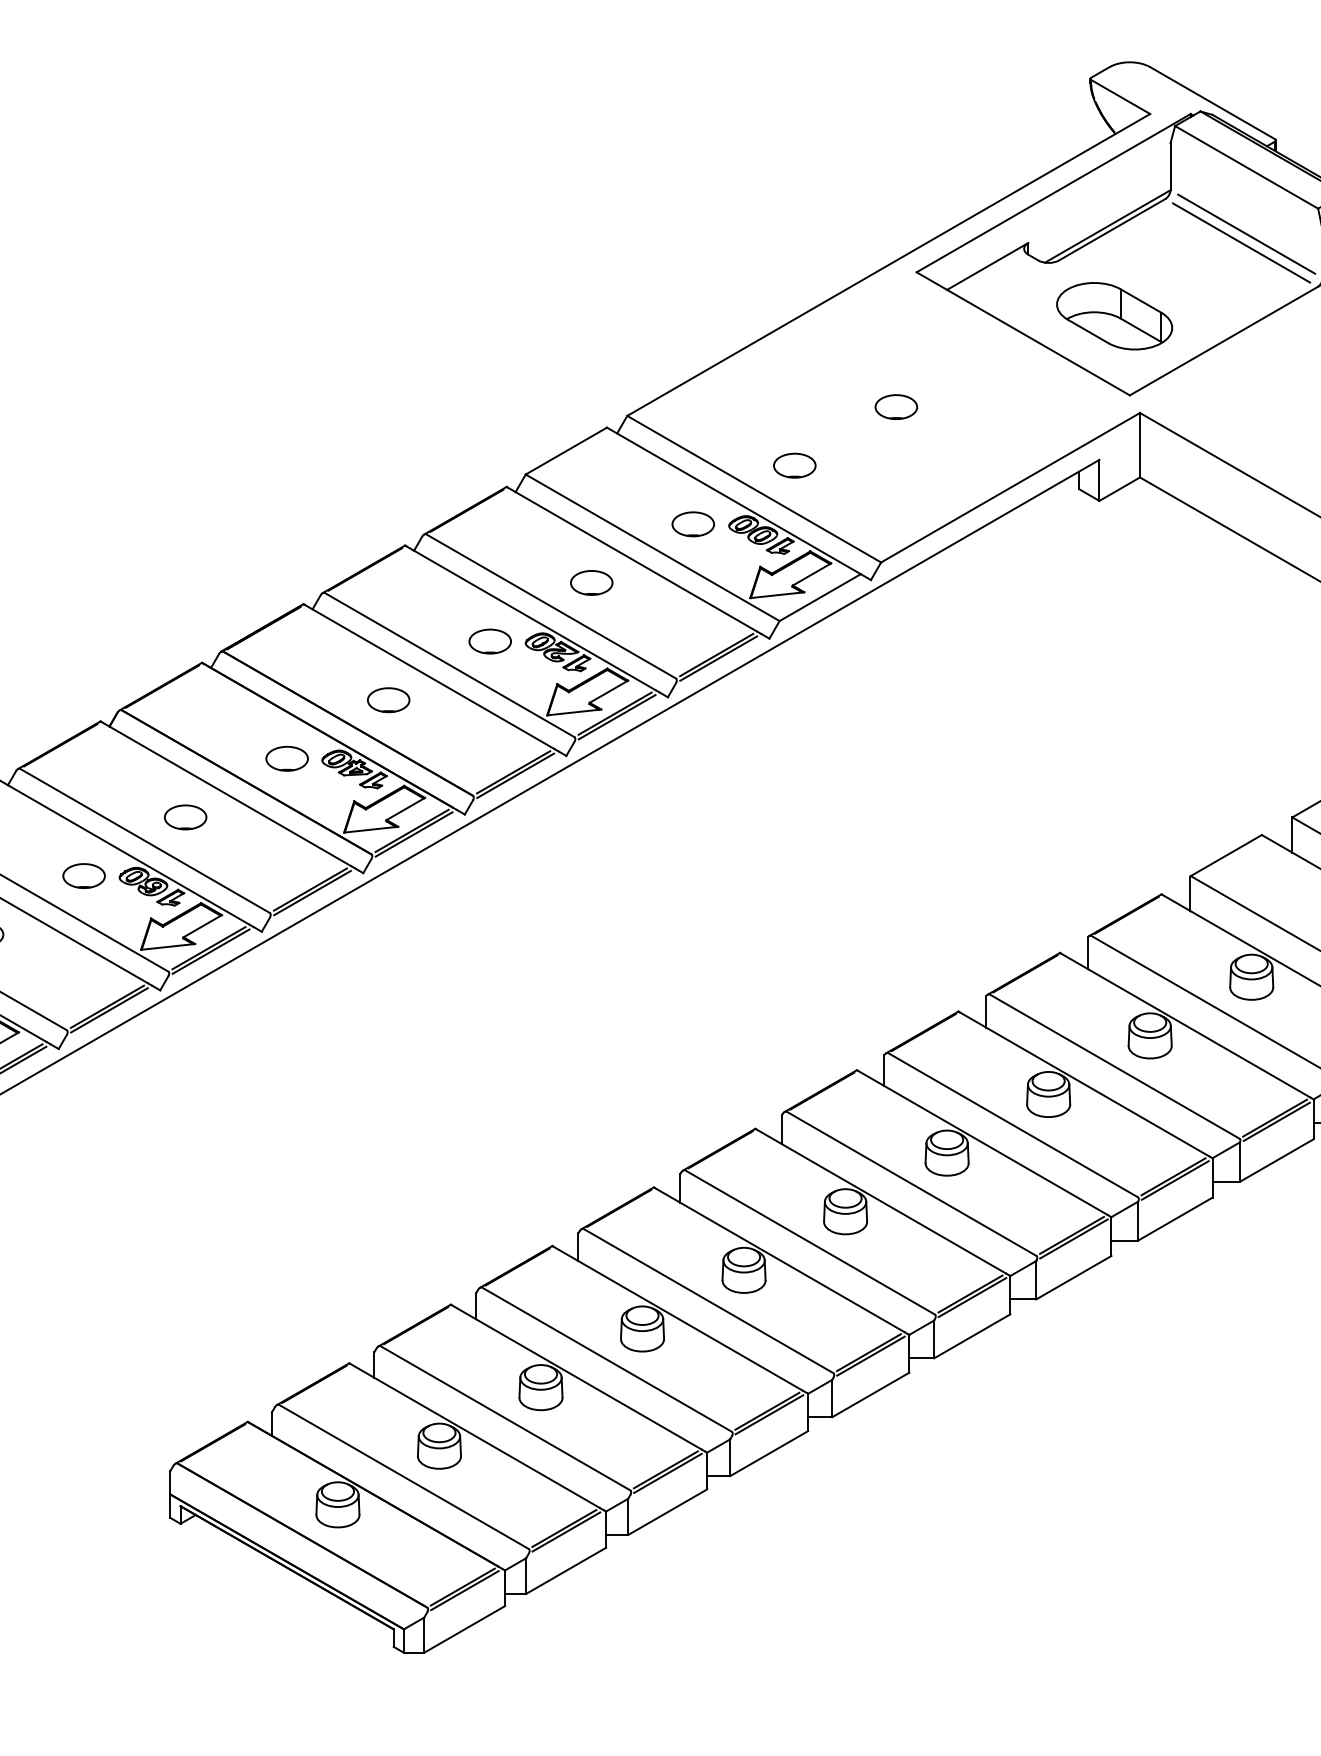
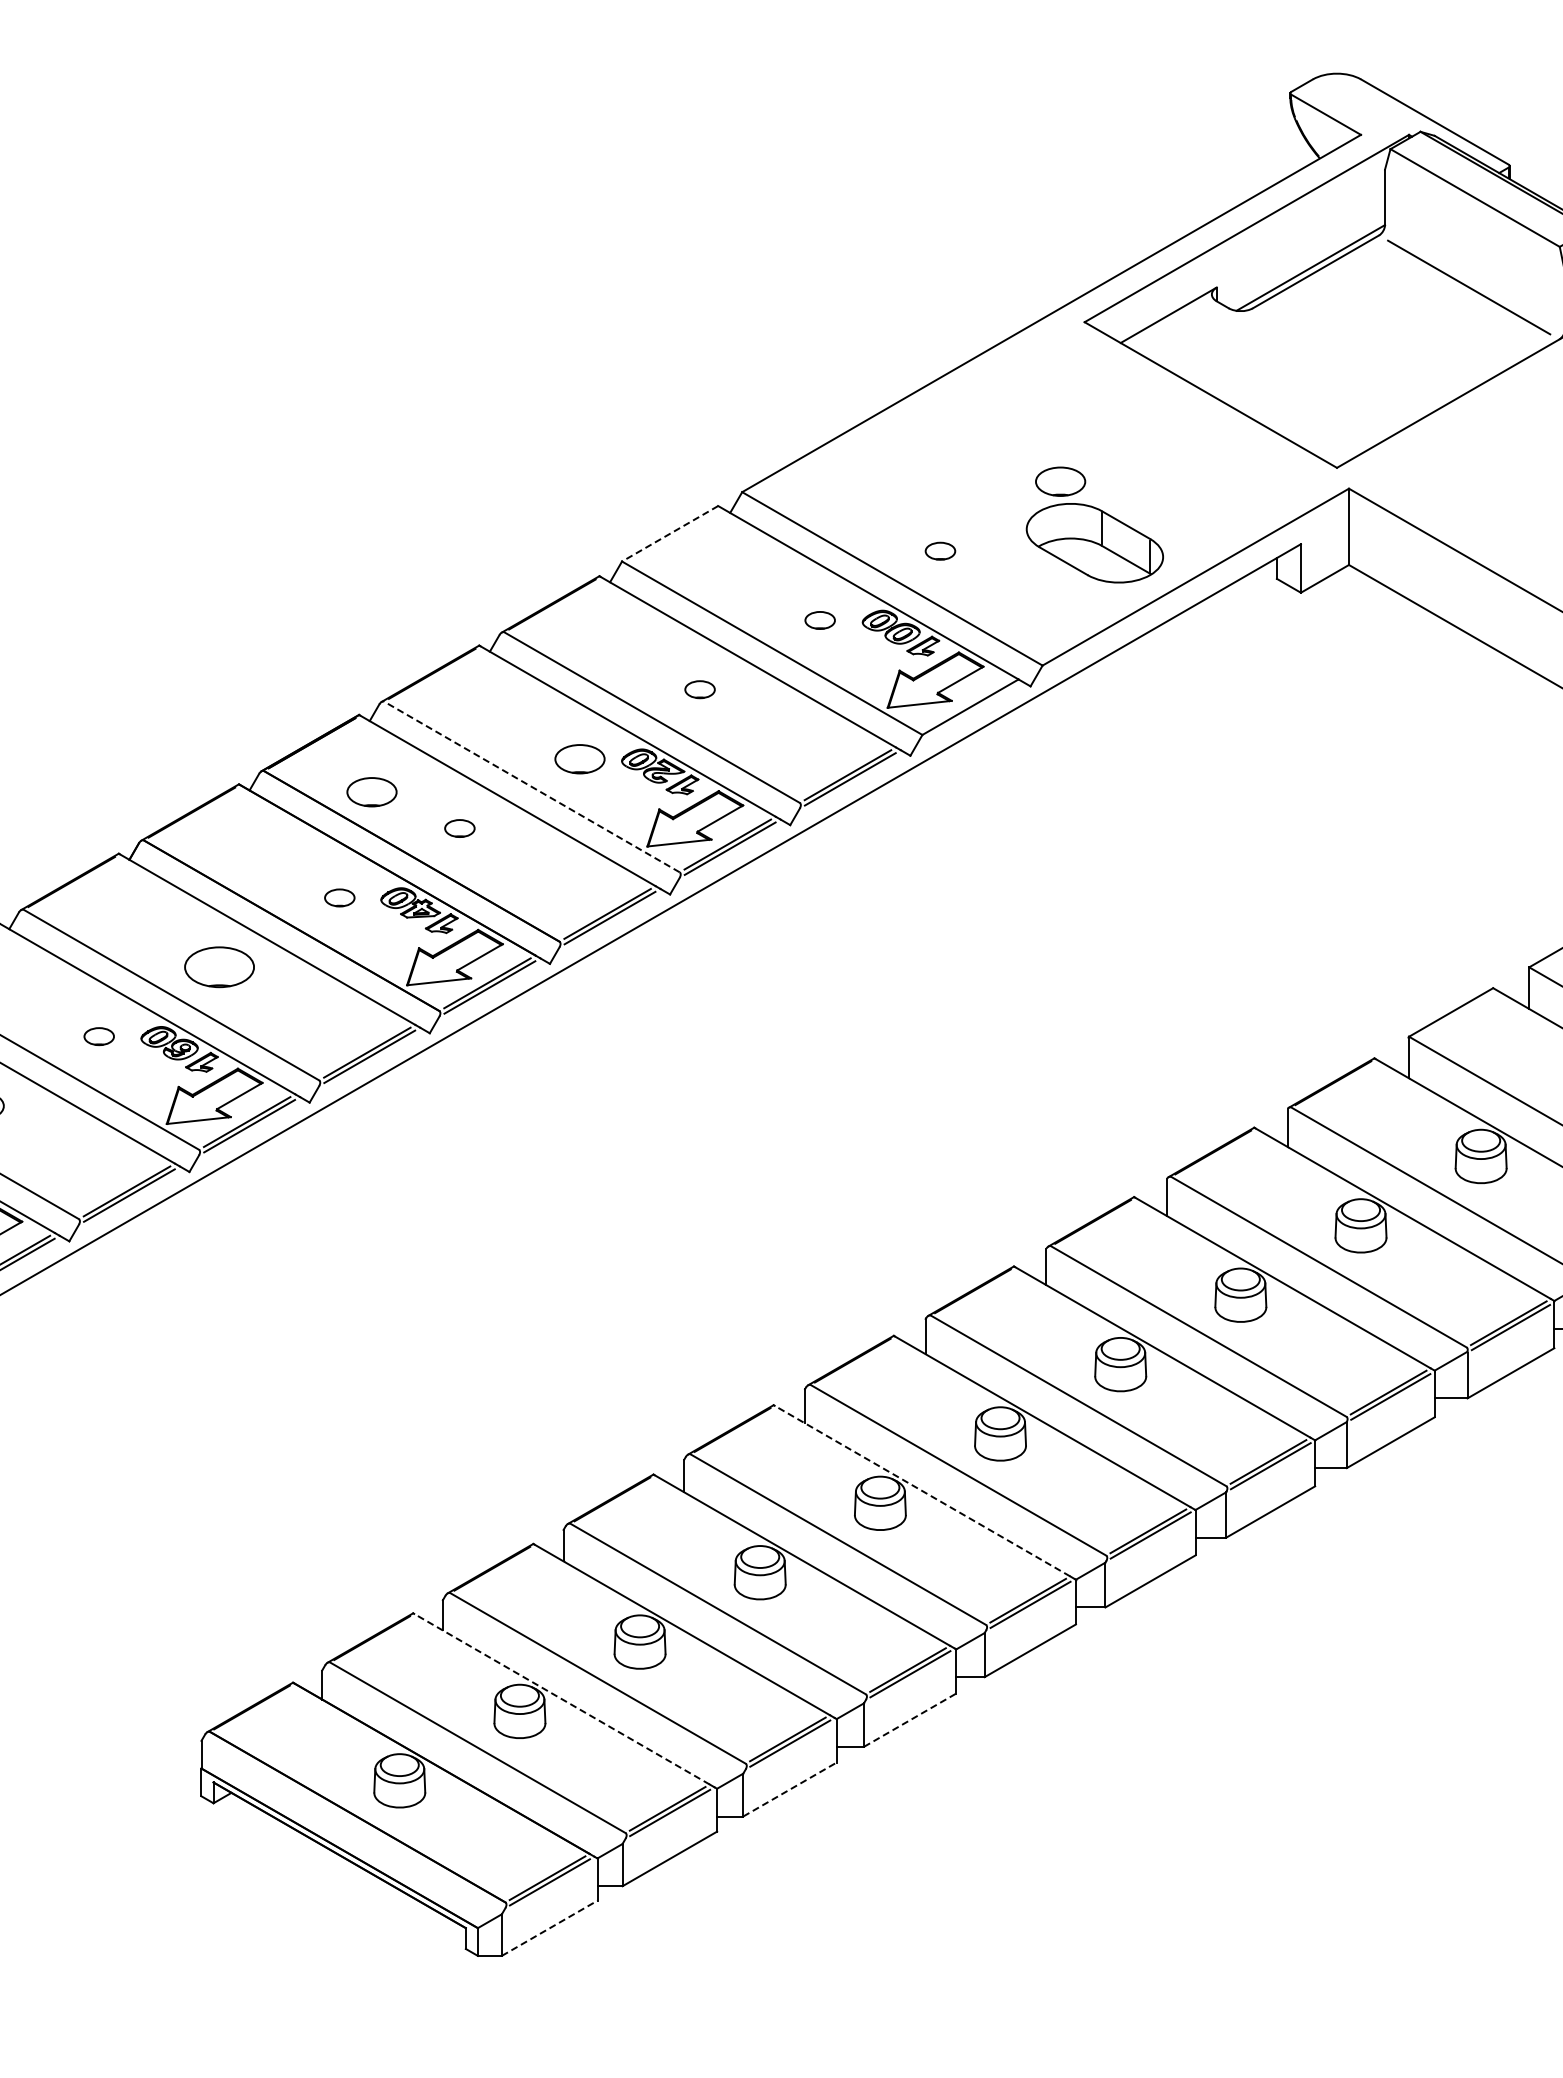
line: (1246, 233) -> (1475, 276), removed
part: (1114, 316) -> (1094, 543), moved
line: (566, 450) -> (670, 533), solid -> dashed
part: (794, 466) -> (940, 551), size x0.6
part: (692, 524) -> (819, 620), size x0.6
part: (591, 582) -> (699, 689), size x0.6
line: (449, 664) -> (531, 786), solid -> dashed
part: (314, 669) -> (371, 792), added
part: (388, 700) -> (459, 828), size x0.6
part: (287, 758) -> (339, 897), size x0.6
part: (185, 817) -> (219, 967), size x1.4
part: (83, 875) -> (98, 1036), size x0.6
line: (779, 1260) -> (922, 1491), solid -> dashed
line: (474, 1436) -> (561, 1699), solid -> dashed
line: (769, 1453) -> (910, 1719), solid -> dashed
line: (668, 1512) -> (790, 1789), solid -> dashed
line: (465, 1629) -> (550, 1928), solid -> dashed

